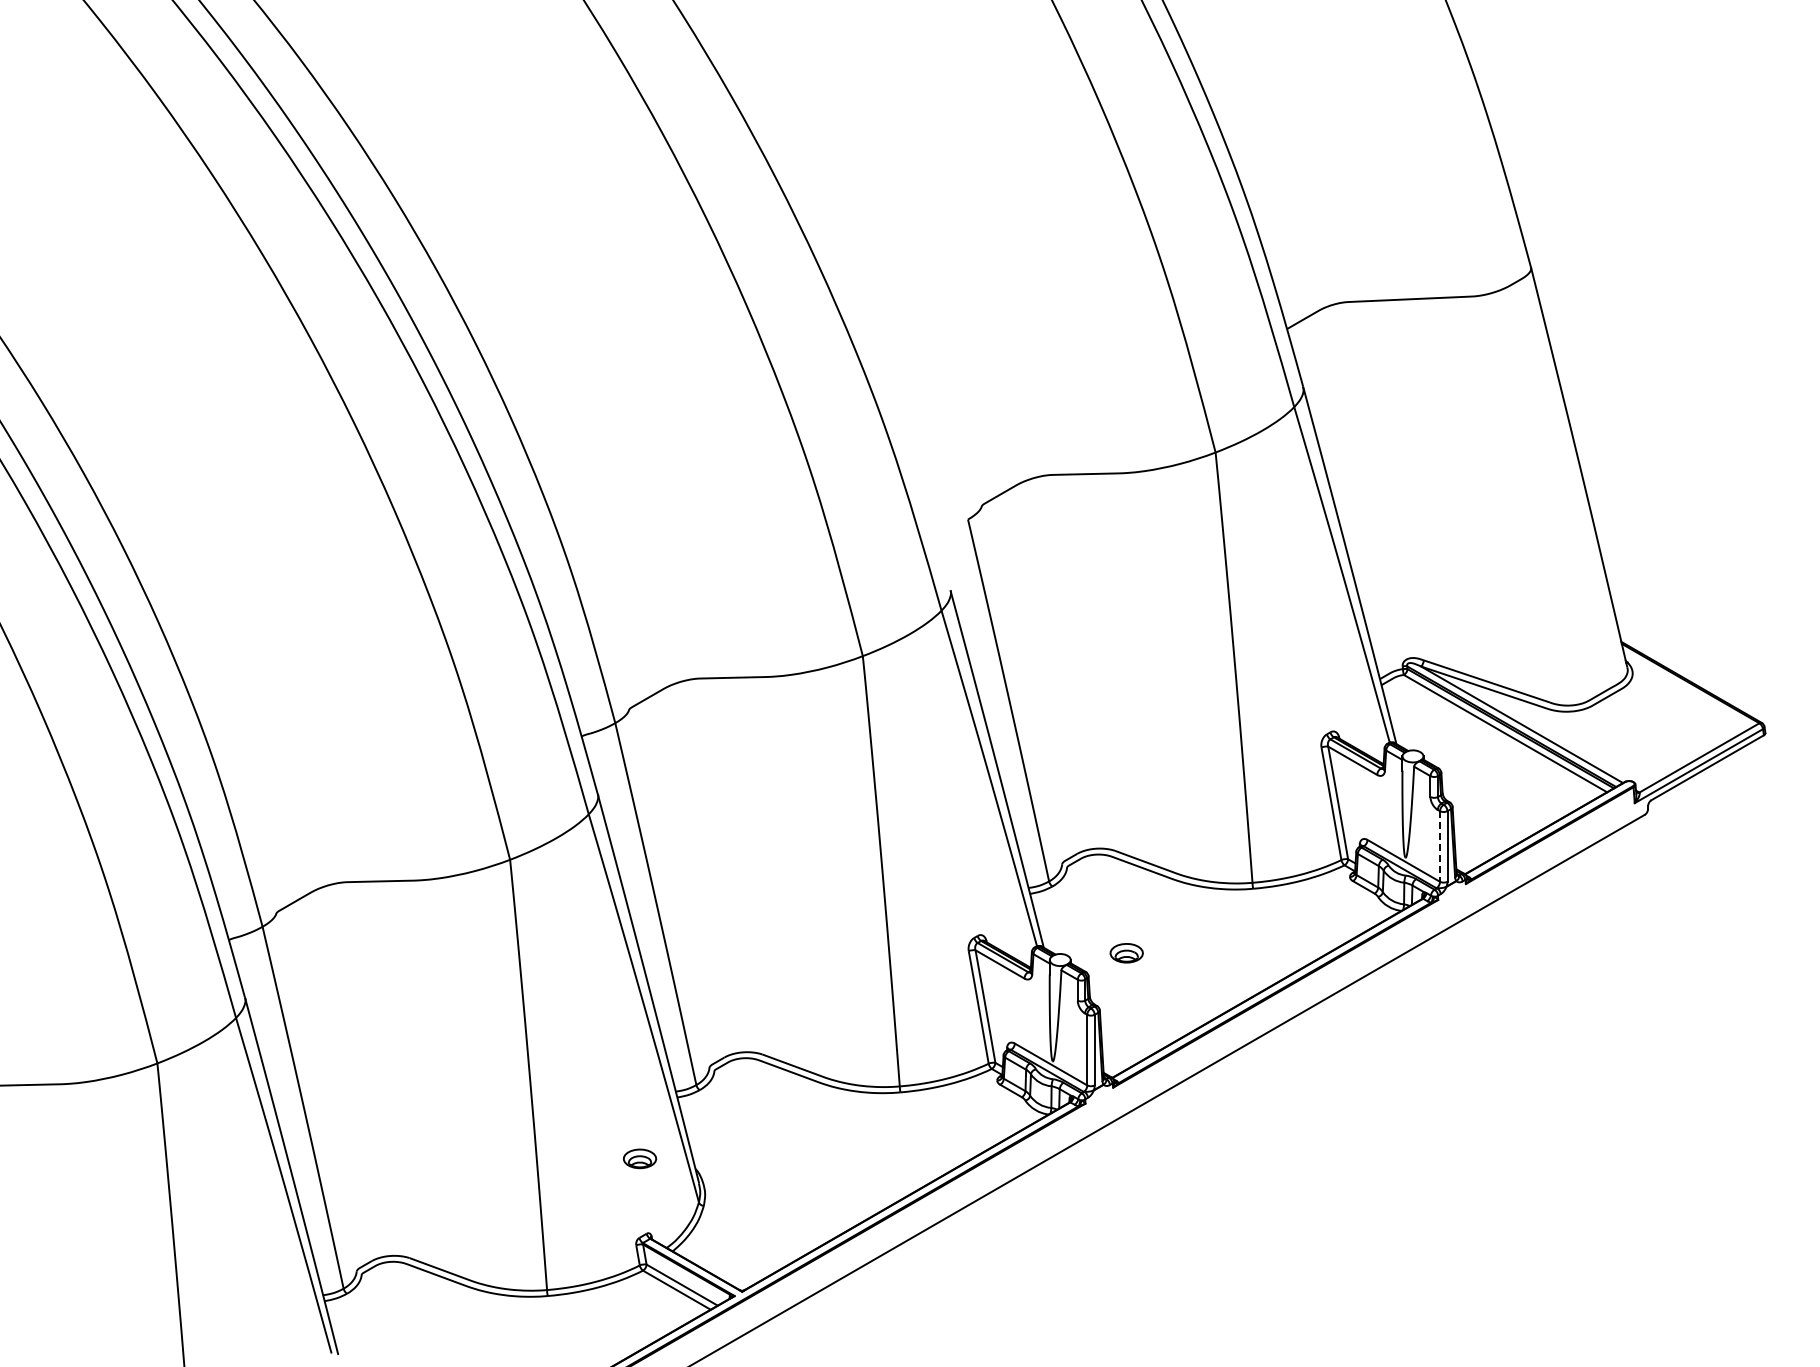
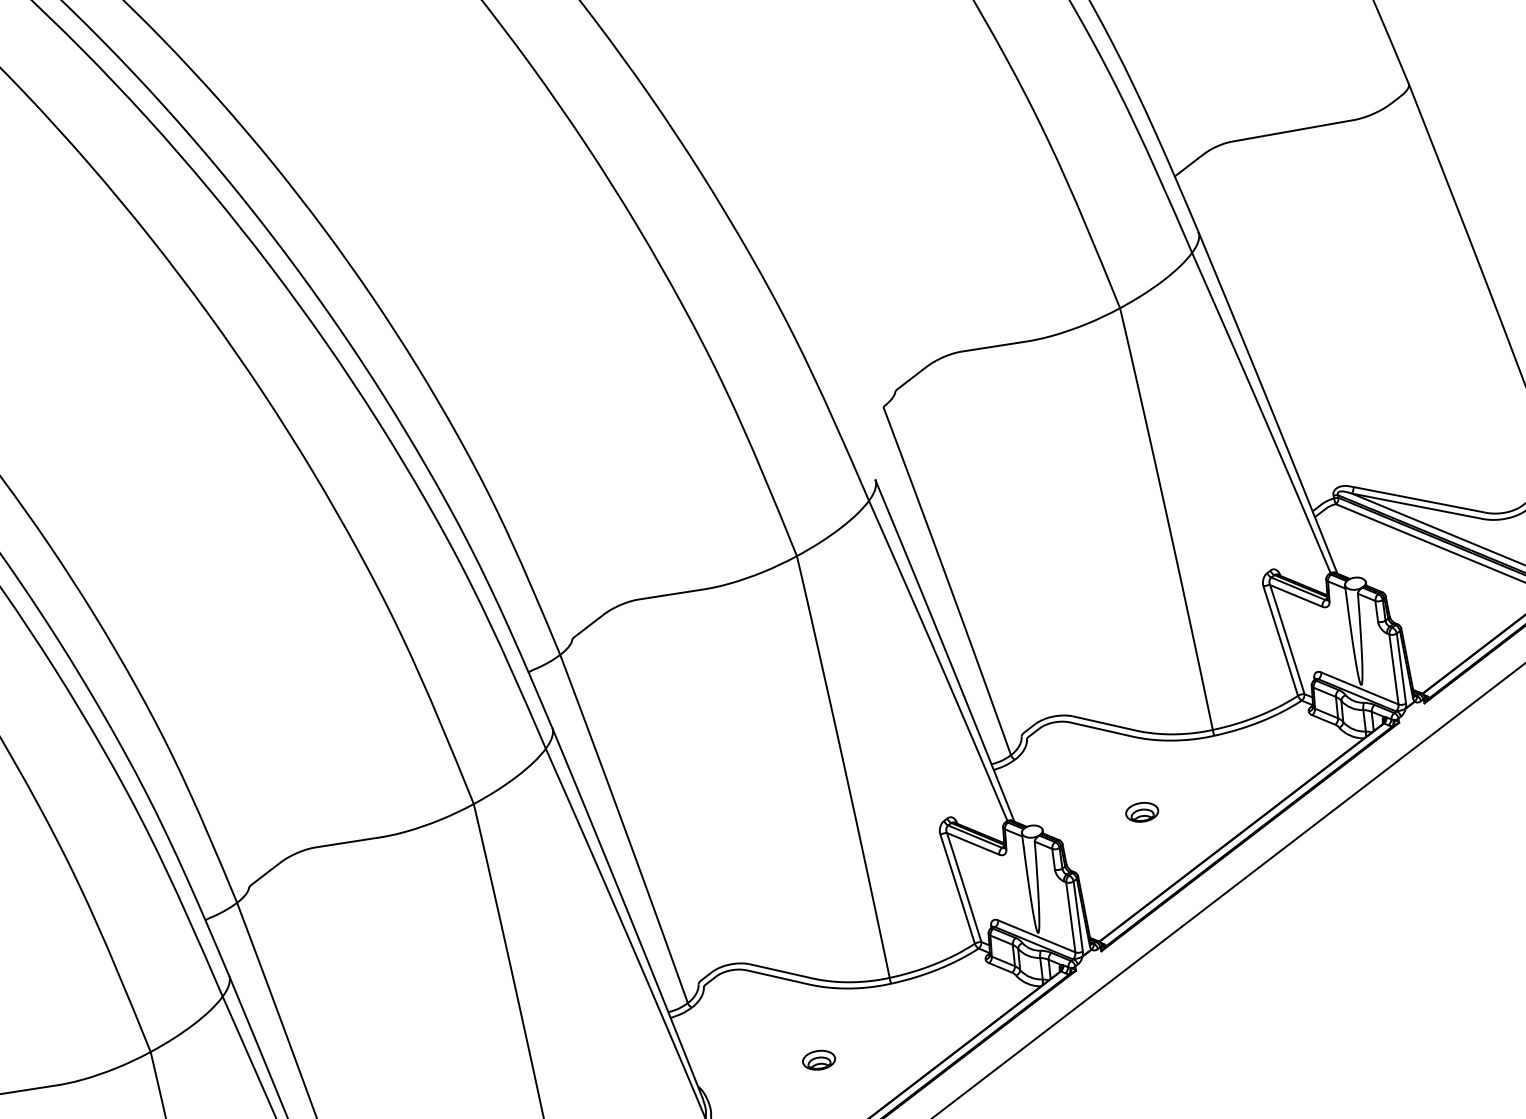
line: (1439, 846) -> (1393, 669), dashed -> solid
part: (1126, 953) -> (1142, 812), moved
part: (640, 1158) -> (819, 1059), moved

